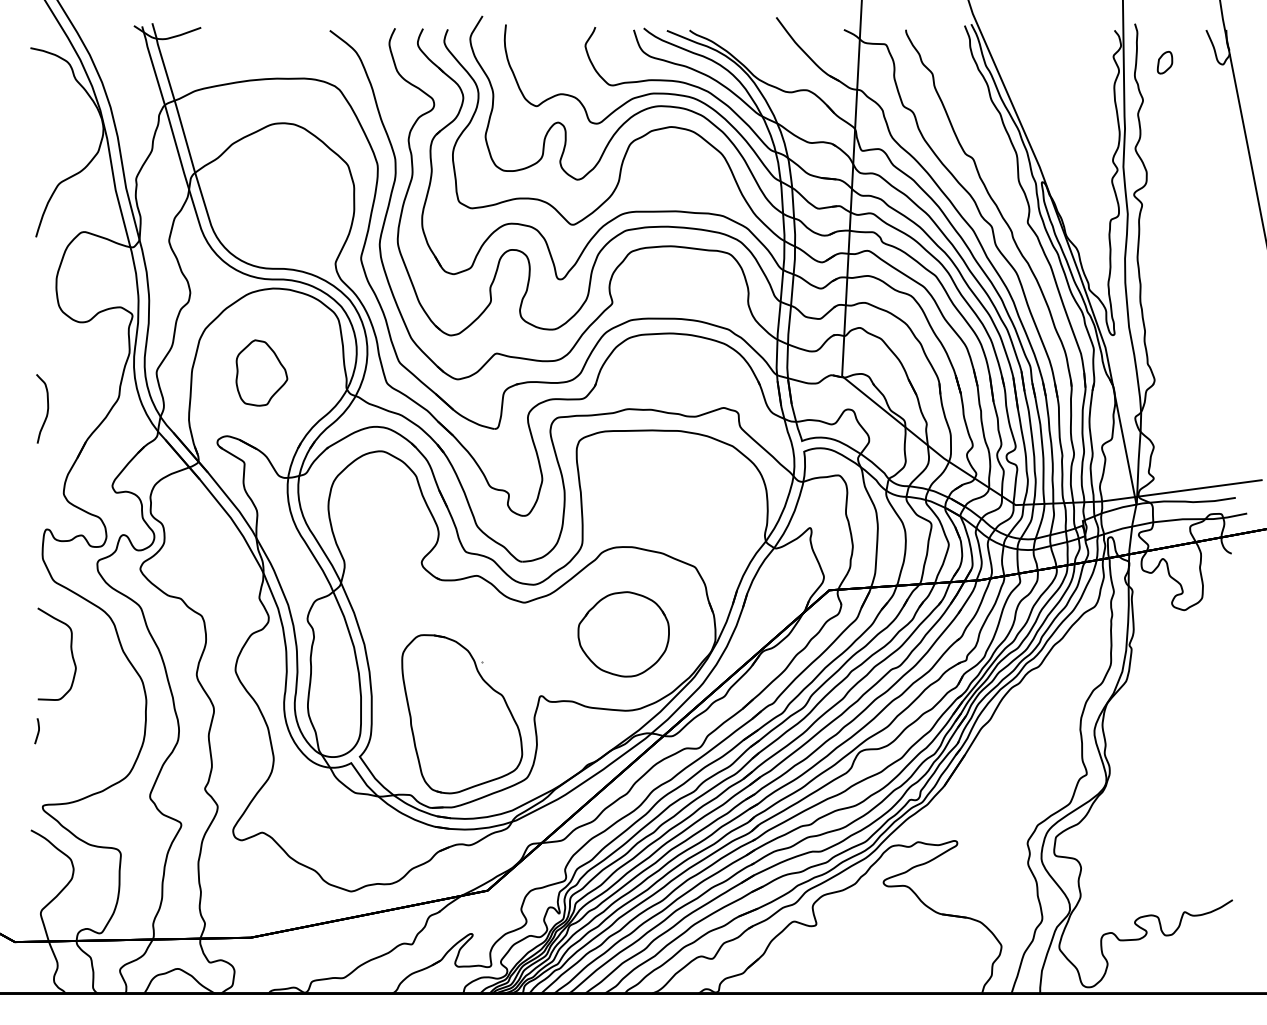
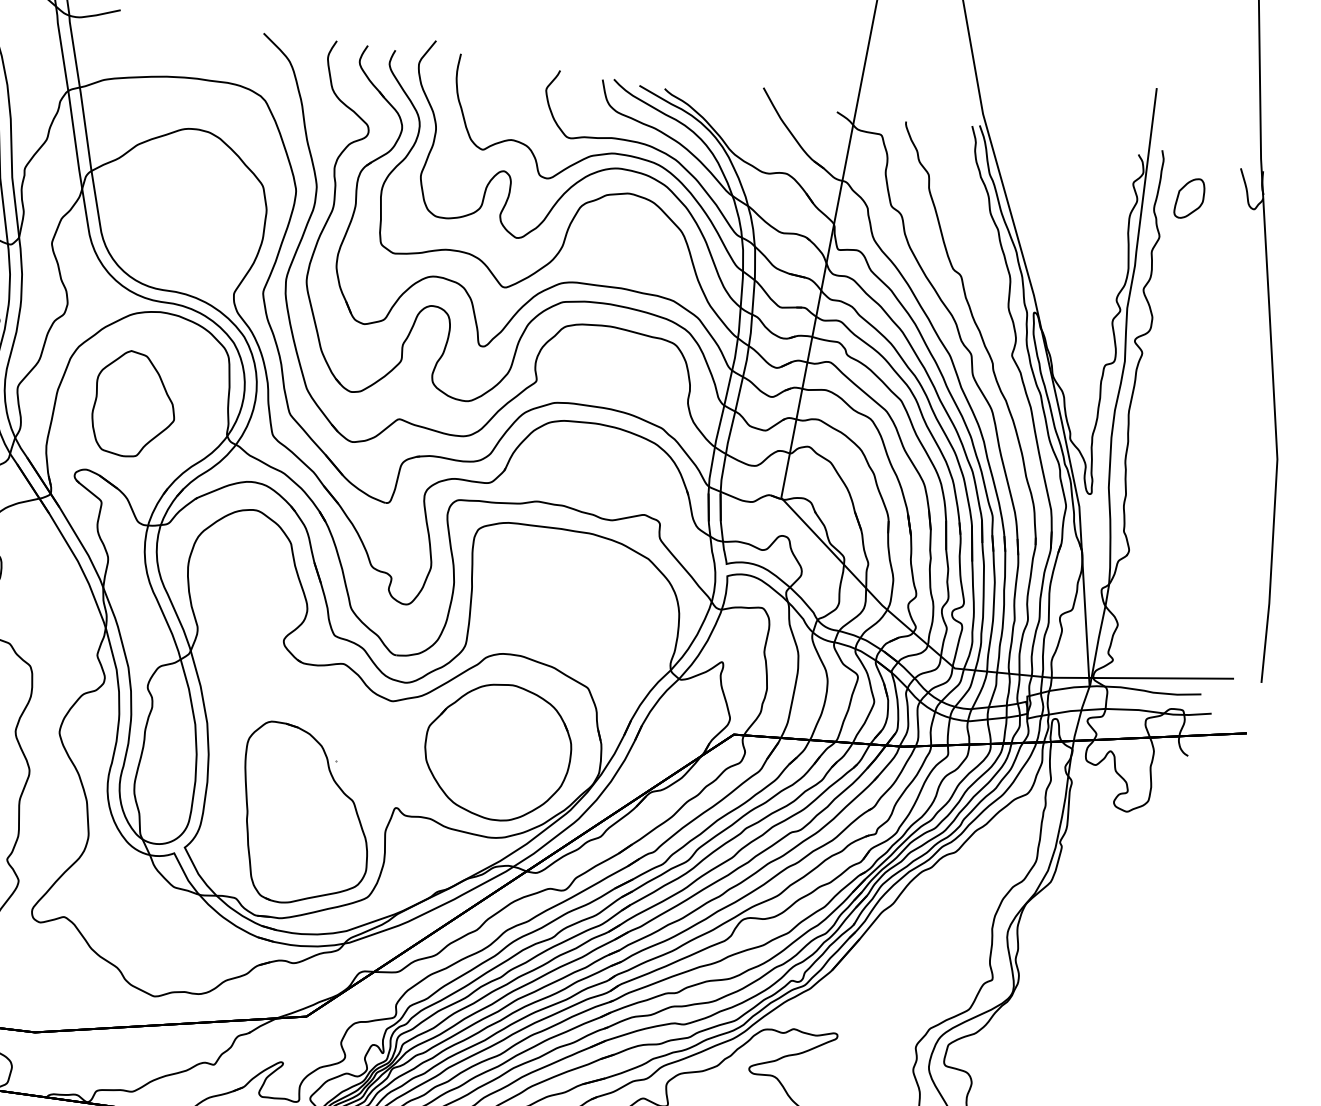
part: (1164, 62) -> (1189, 198), size x1.67
part: (261, 372) -> (134, 403), size x1.43
part: (623, 634) -> (497, 752), size x1.43

